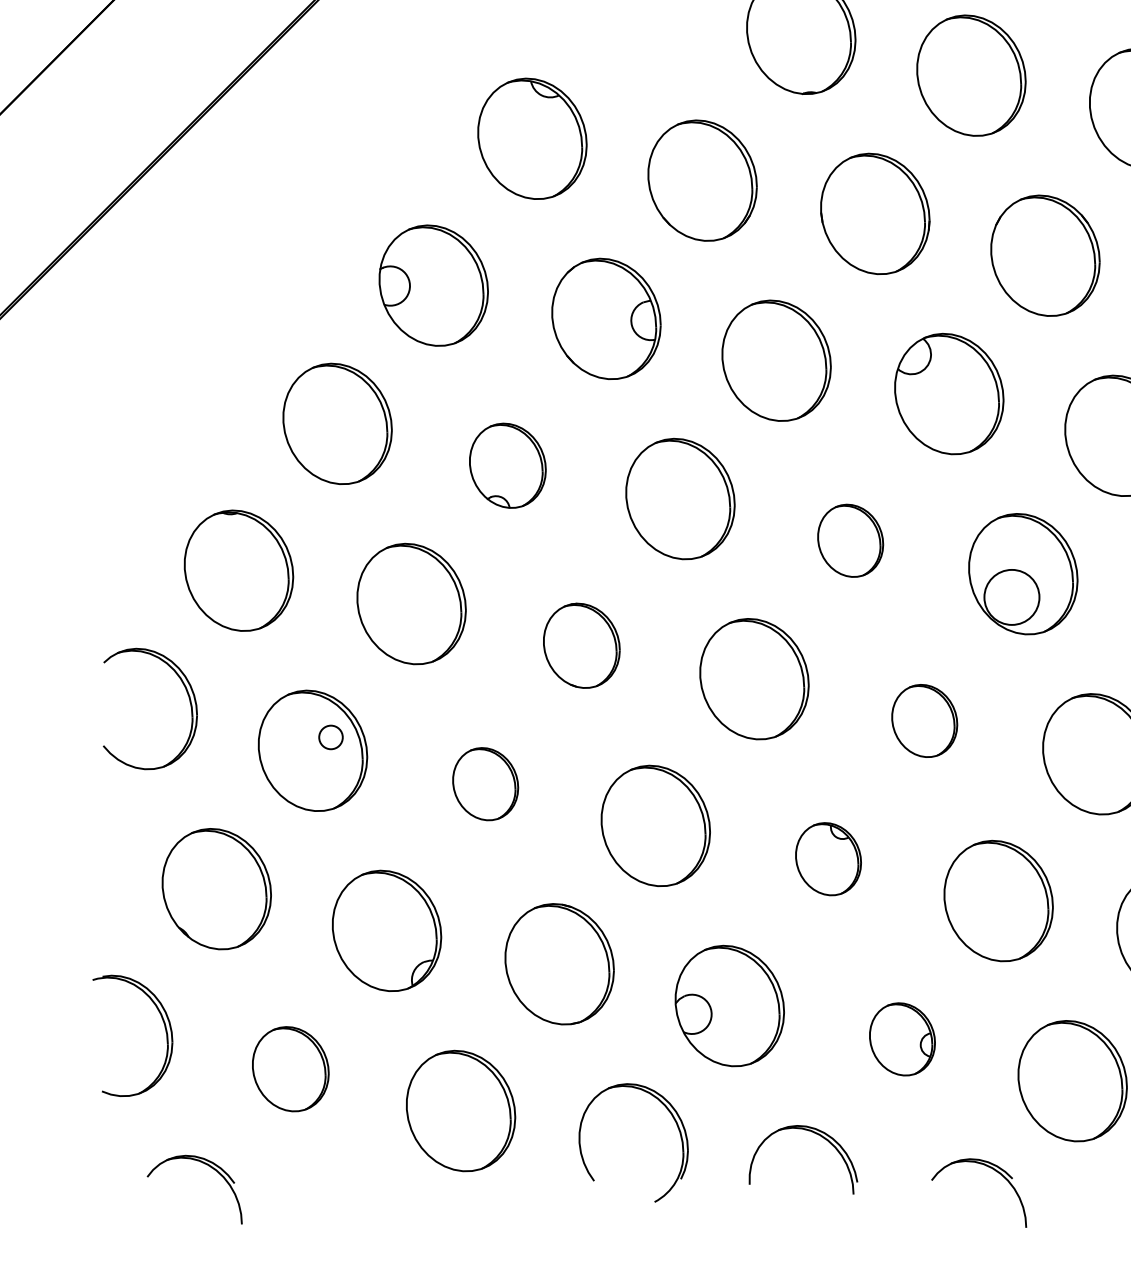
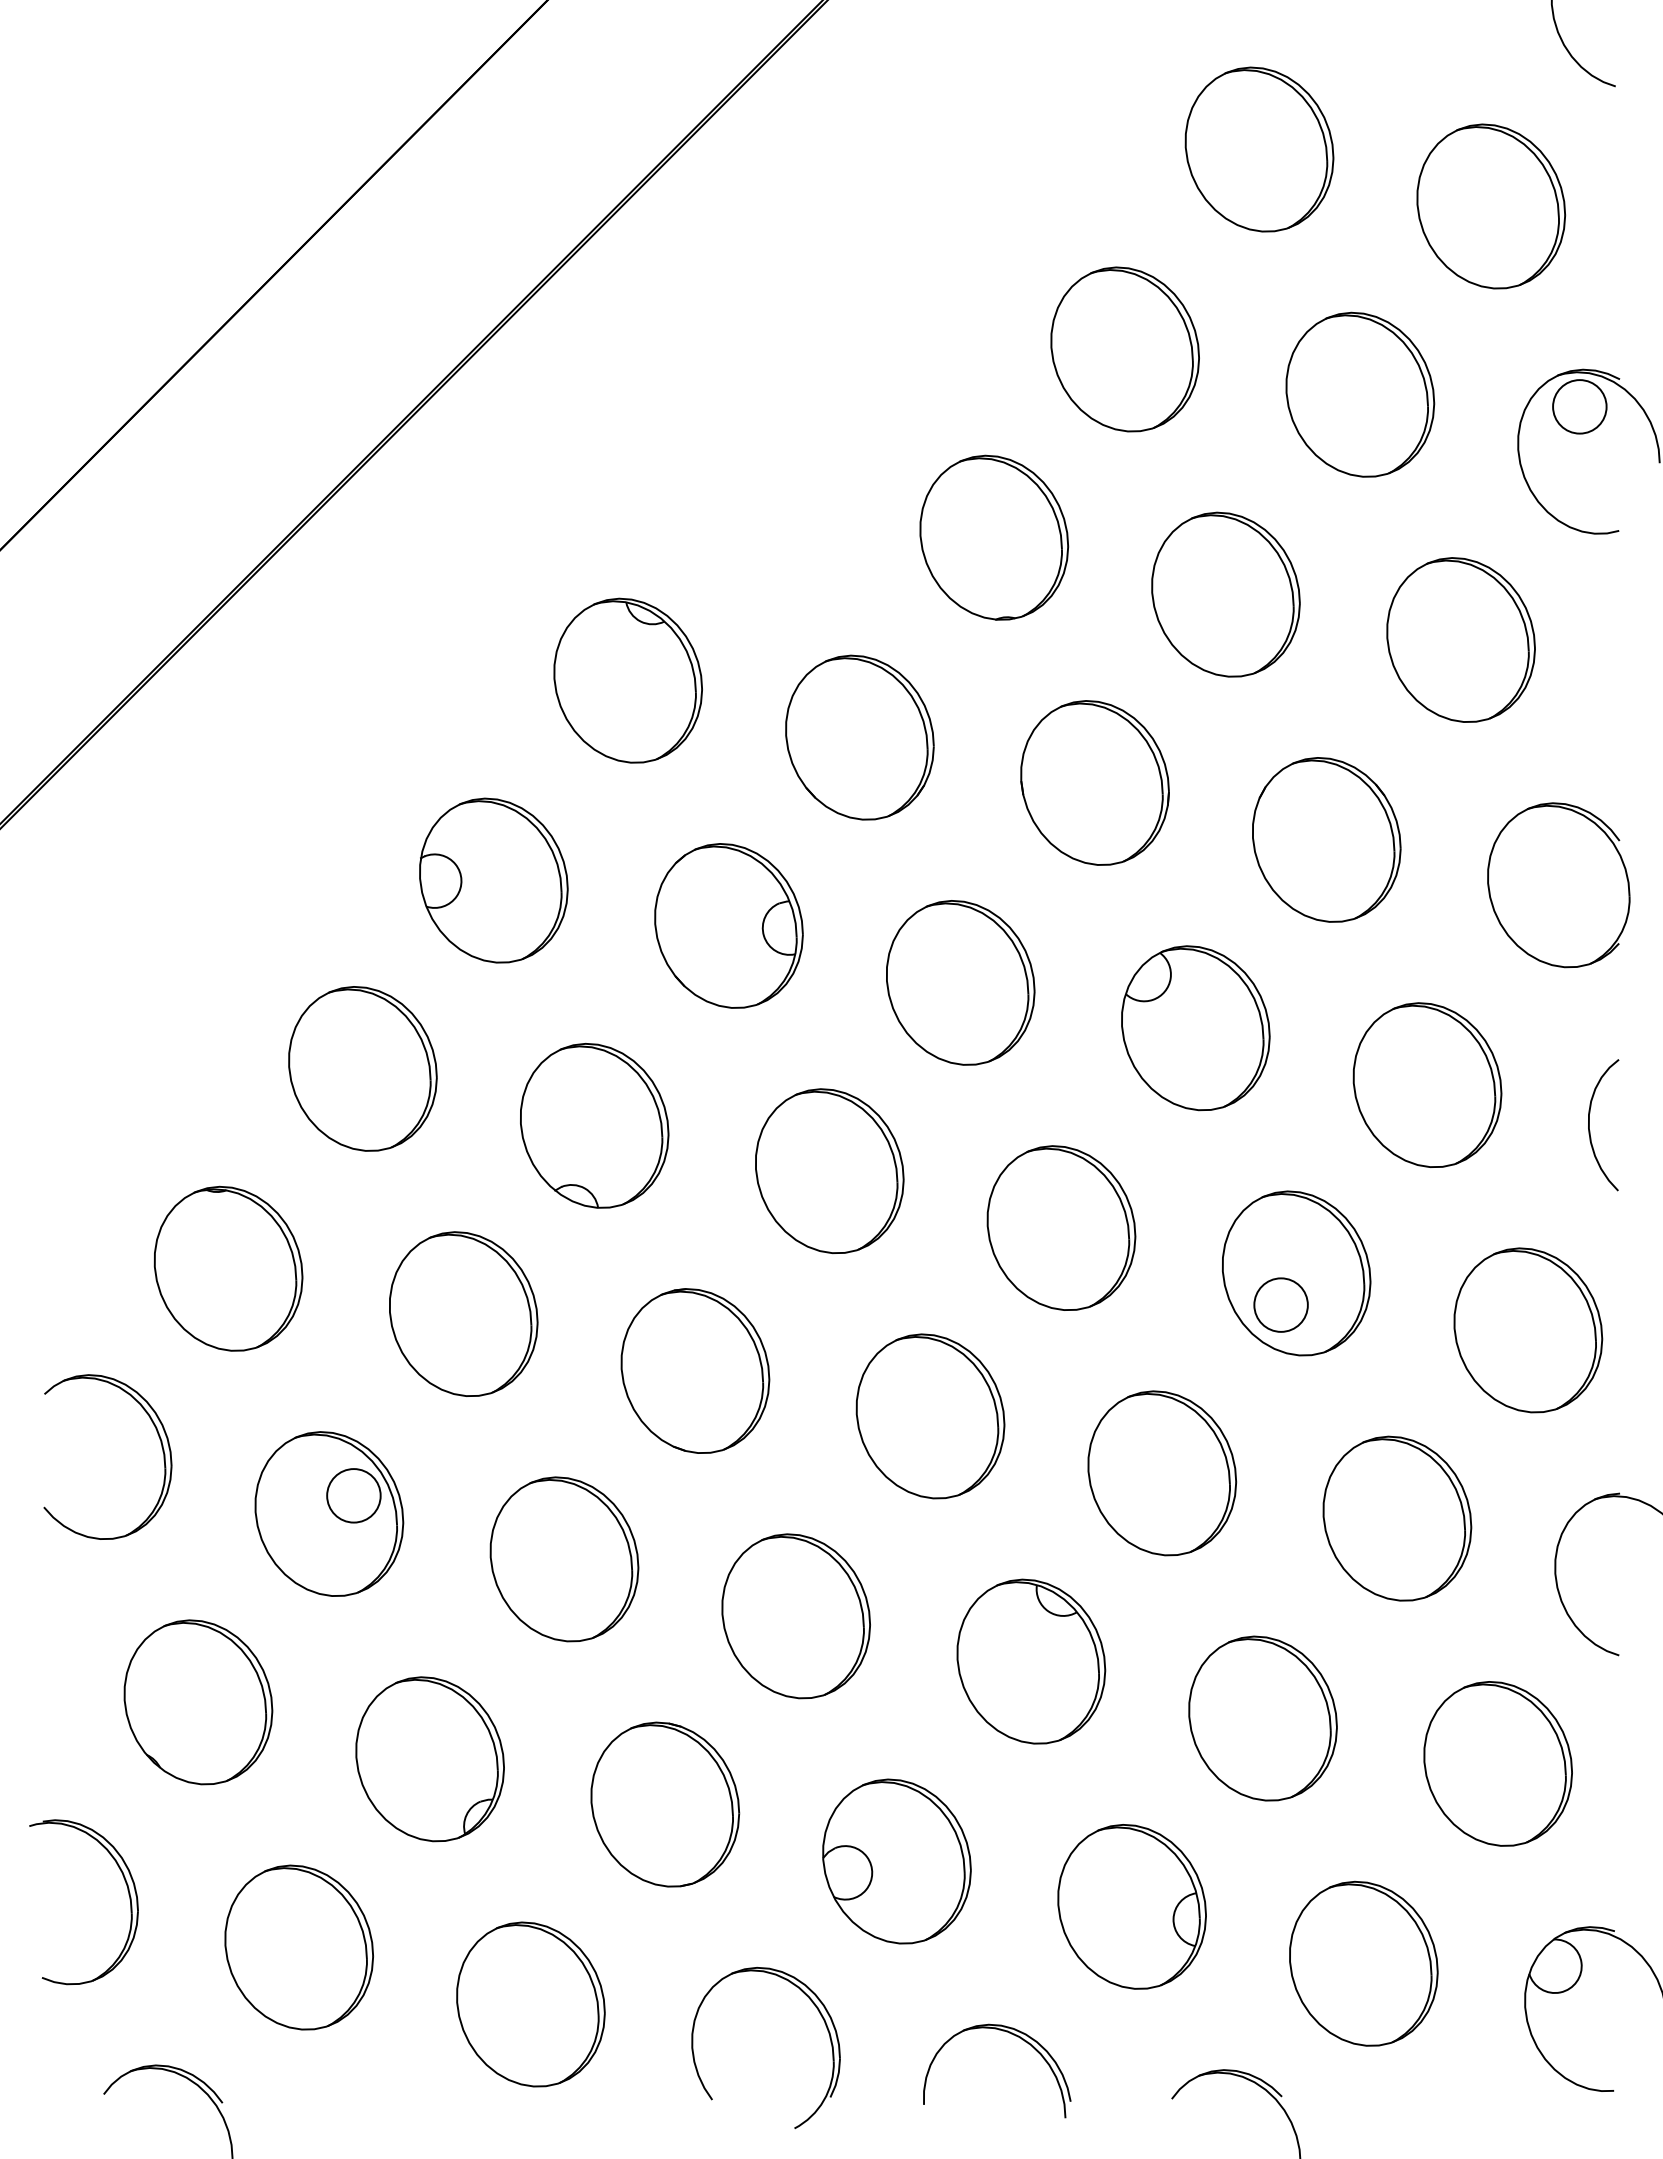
part: (507, 465) -> (594, 1125), size x1.43
part: (850, 540) -> (1061, 1227), size x1.67
circle: (1011, 596) -> (1280, 1304), size x0.71
part: (581, 645) -> (695, 1370), size x1.43
part: (924, 721) -> (1162, 1473), size x1.67
circle: (330, 737) -> (353, 1495), size x1.67
part: (485, 784) -> (564, 1559), size x1.67
part: (828, 859) -> (1031, 1661), size x1.67
part: (902, 1039) -> (1131, 1906), size x1.67
part: (290, 1069) -> (298, 1947), size x1.43

